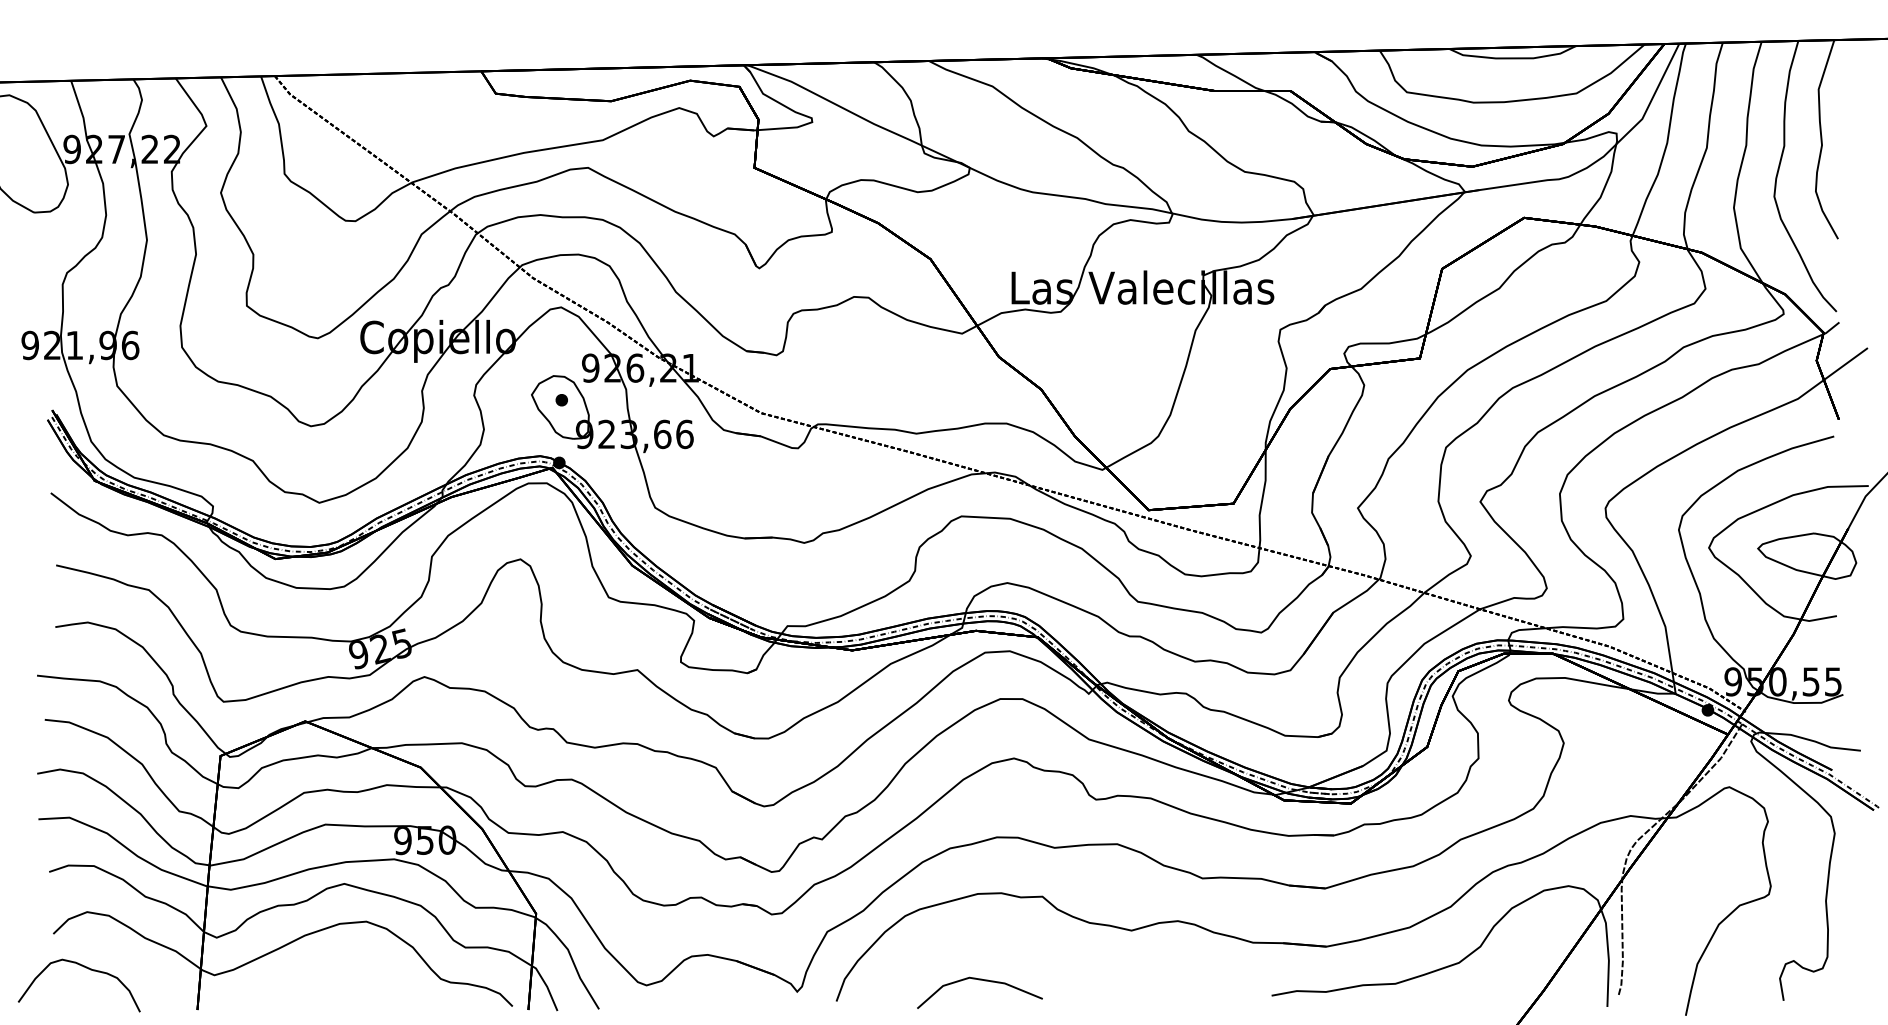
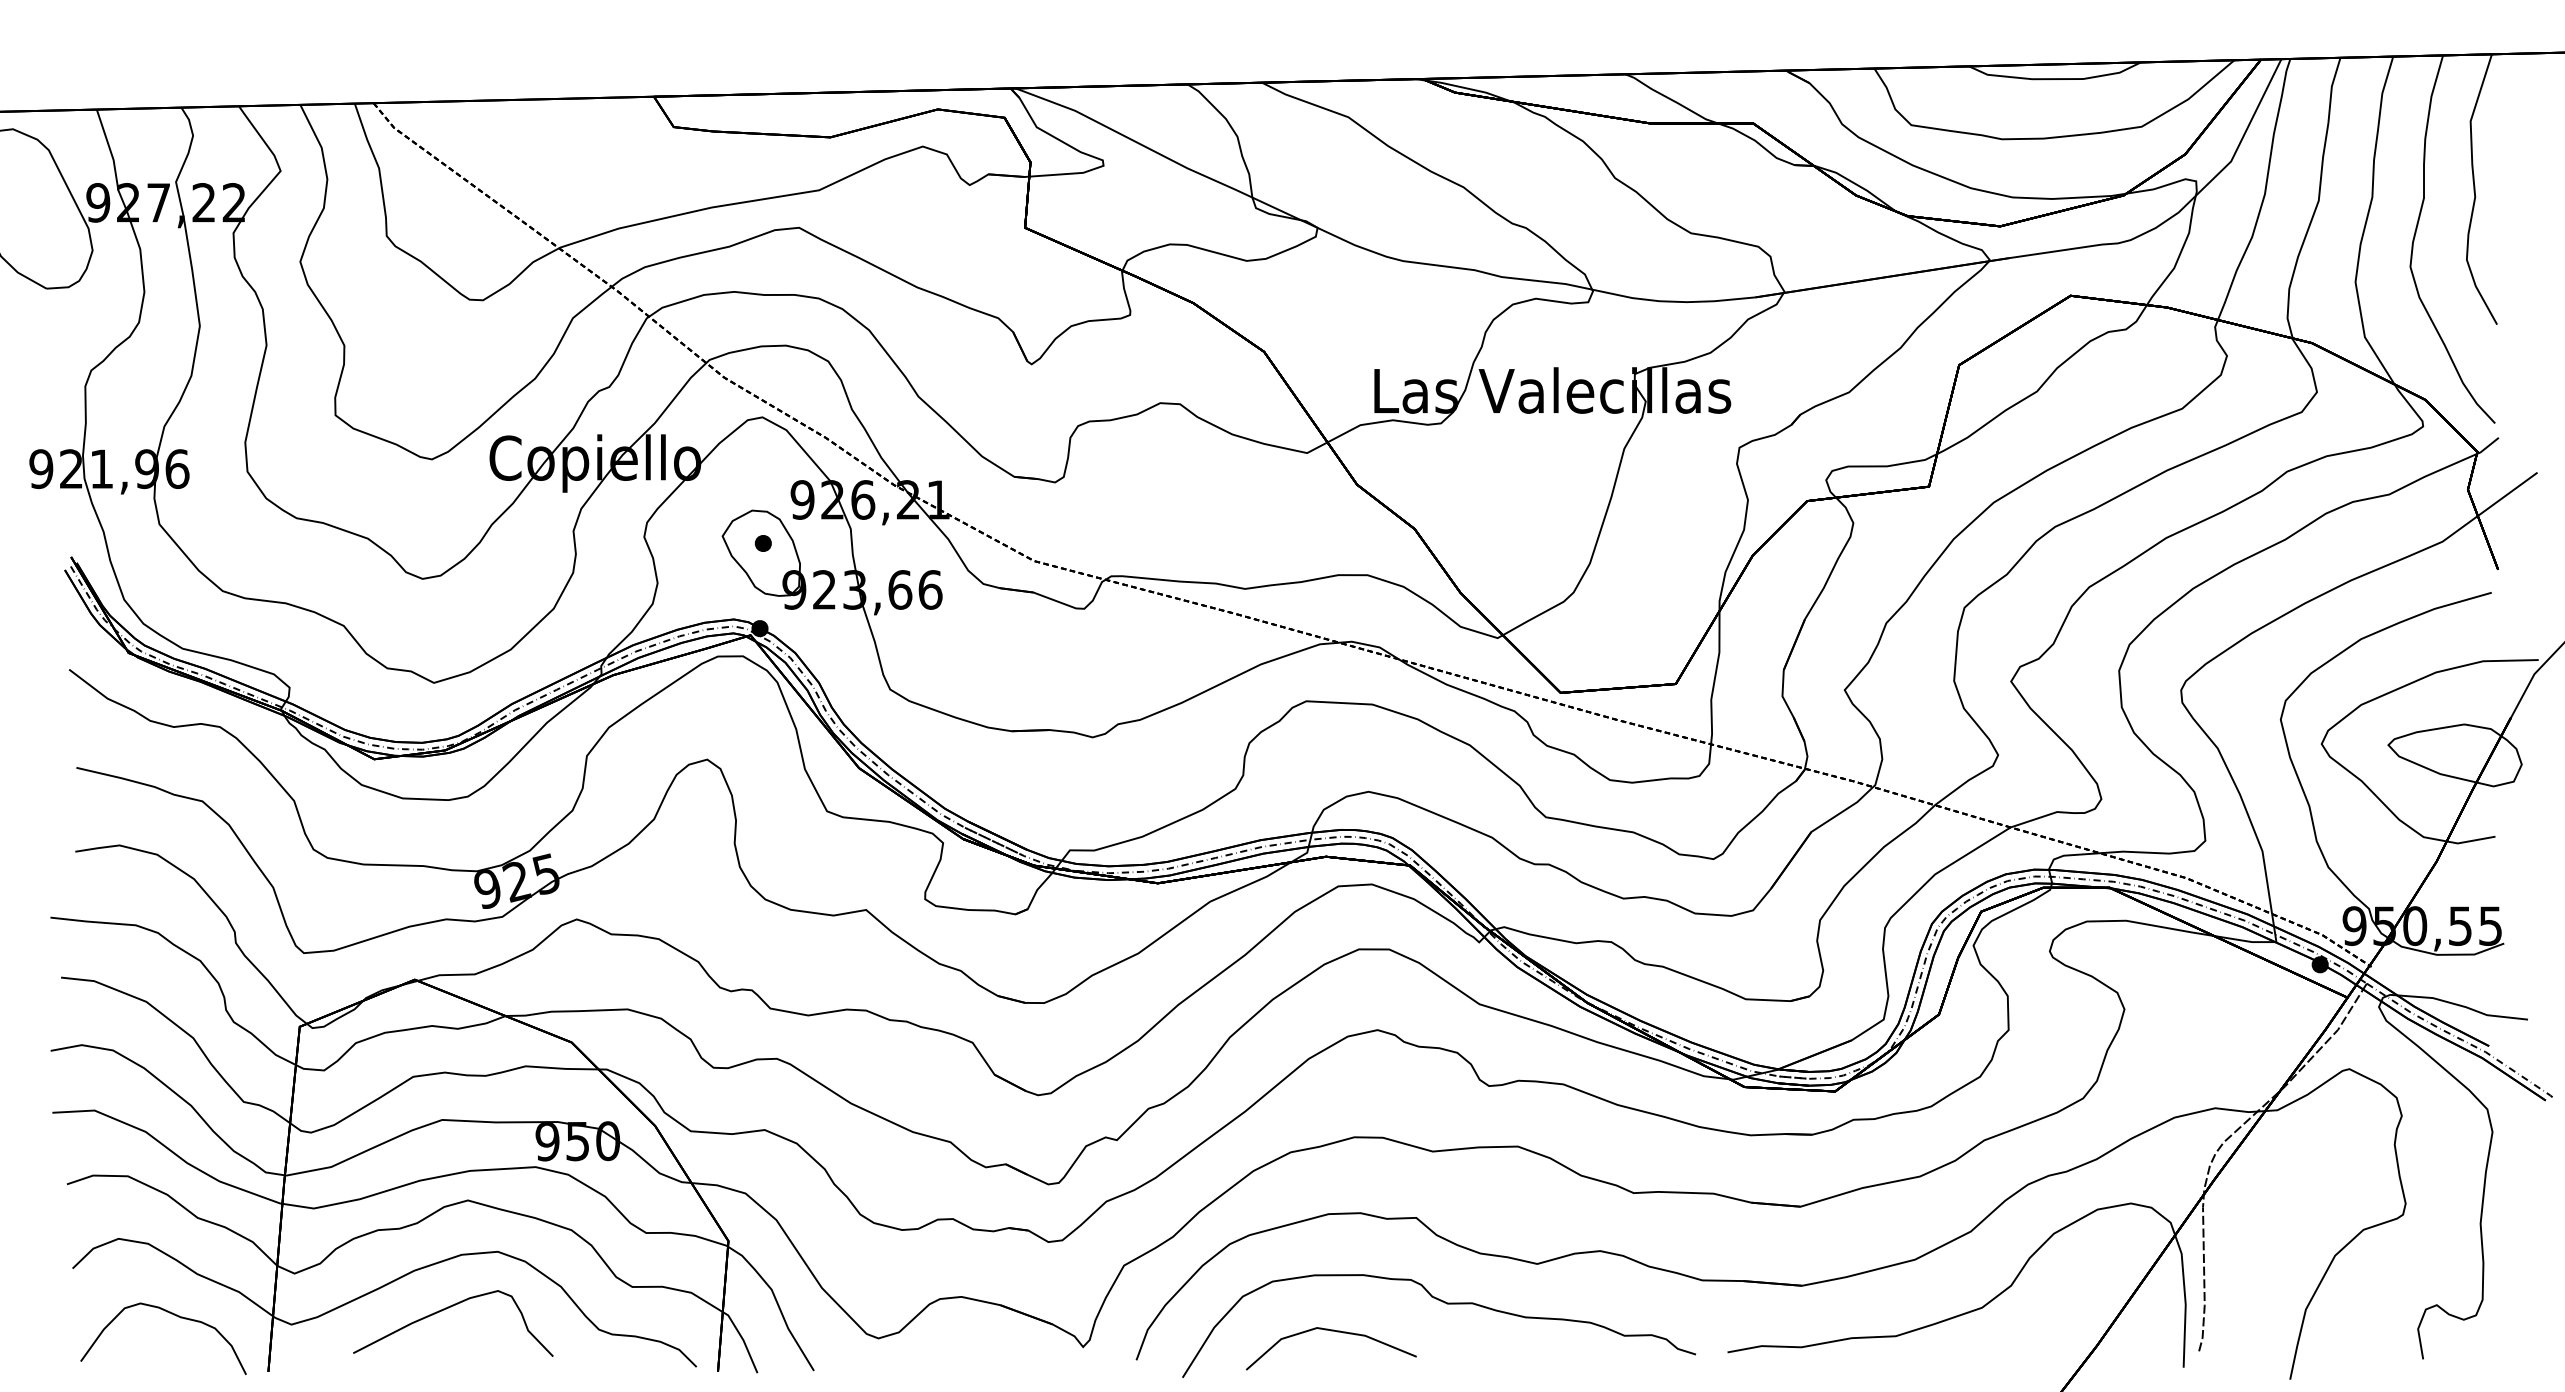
curve: (1064, 960) -> (1446, 1304), added
curve: (328, 964) -> (446, 1309), added
curve: (83, 967) -> (169, 1314), moved

